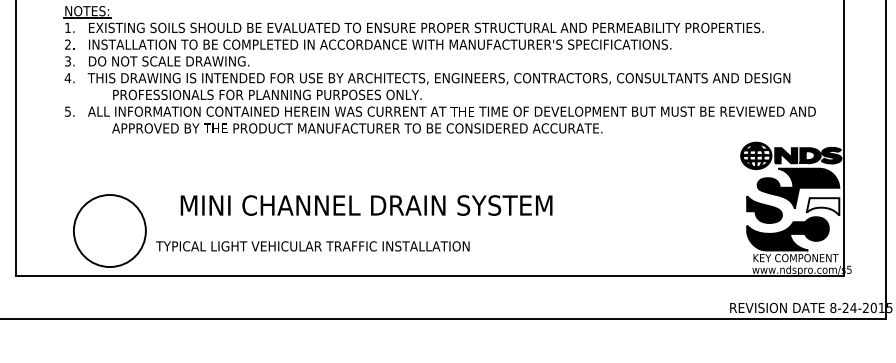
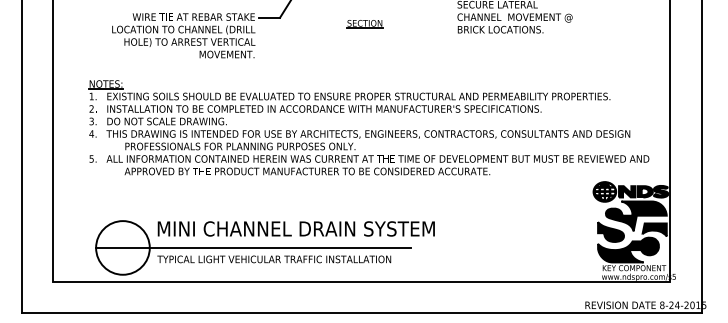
text: (365, 204) -> (295, 228), moved
fill: (822, 206) -> (654, 229), added
line: (284, 230) -> (253, 247), added

